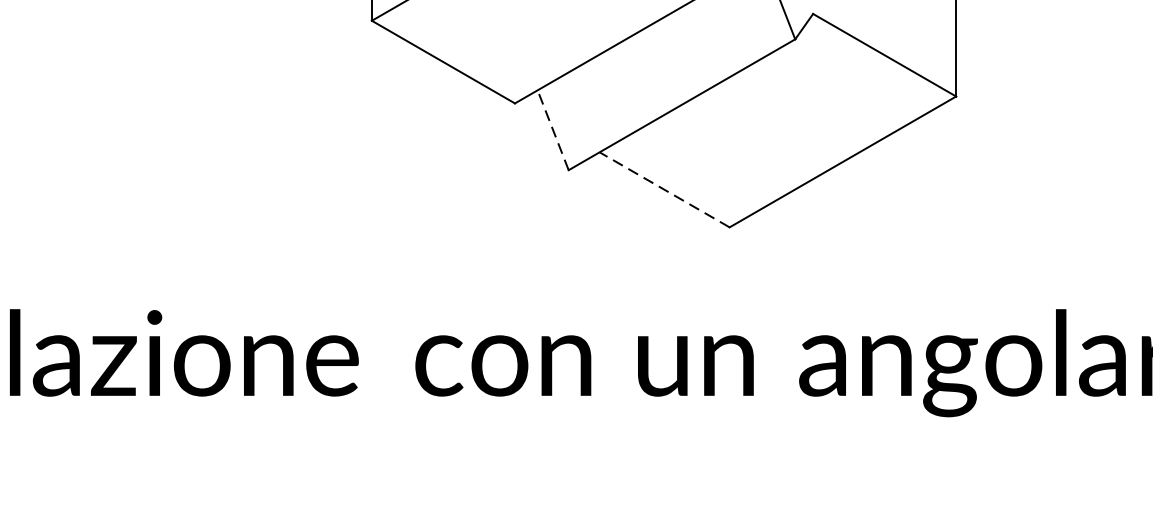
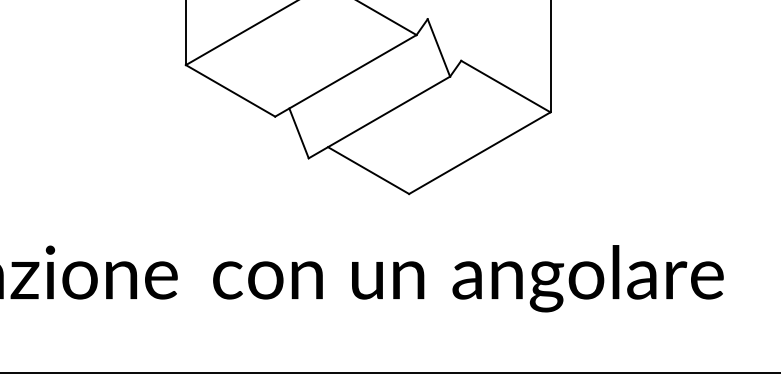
line: (553, 130) -> (299, 133), dashed -> solid
line: (664, 189) -> (368, 170), dashed -> solid

